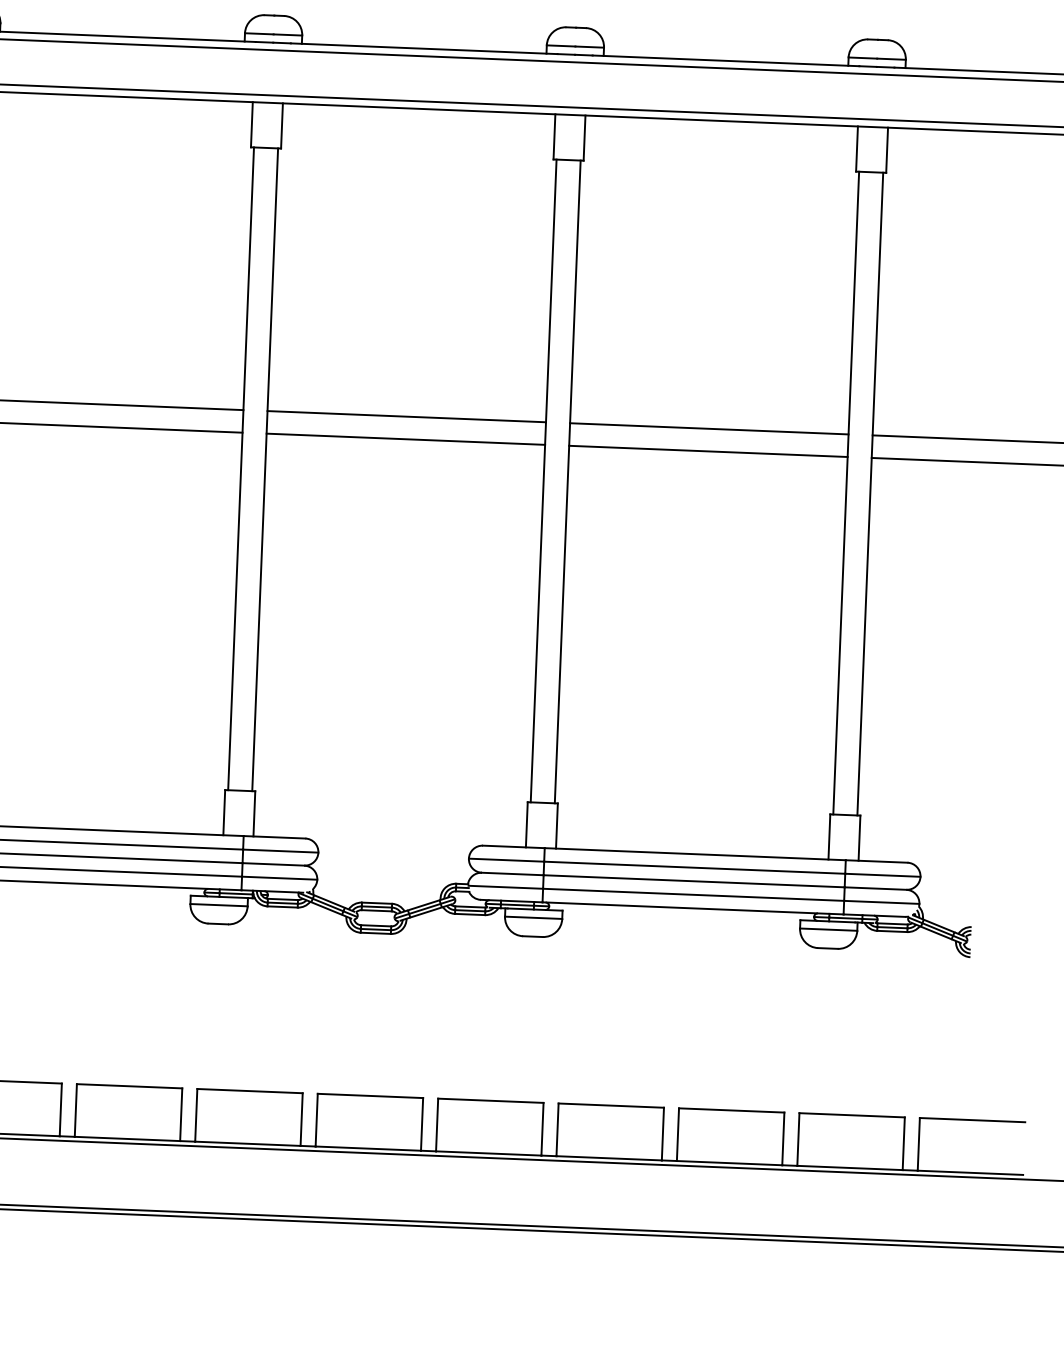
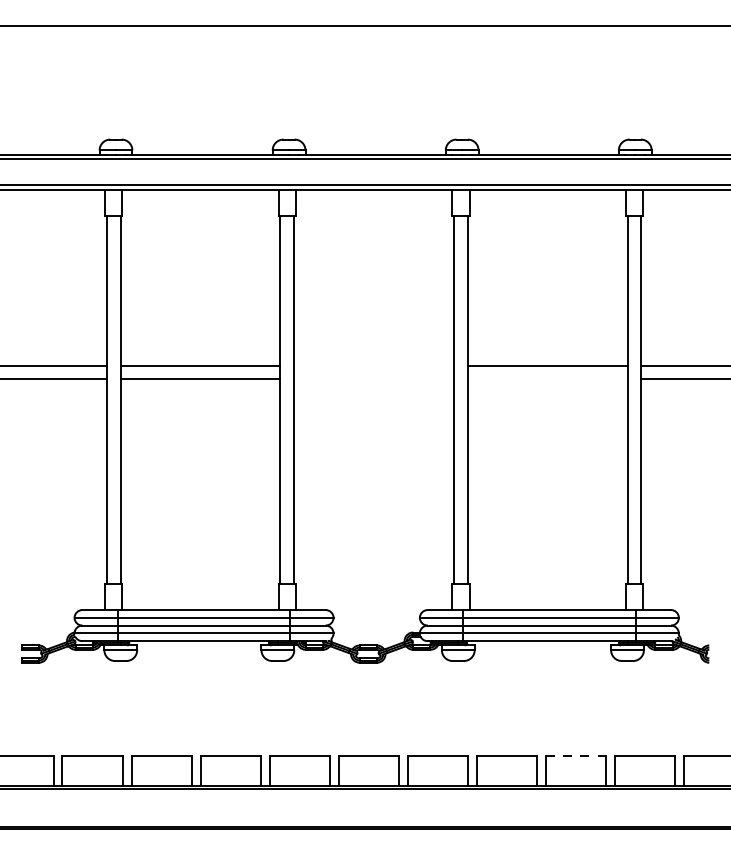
line: (405, 417) -> (373, 366), removed
line: (404, 439) -> (373, 379), removed
line: (708, 452) -> (547, 379), removed
line: (730, 1109) -> (575, 755), solid -> dashed

